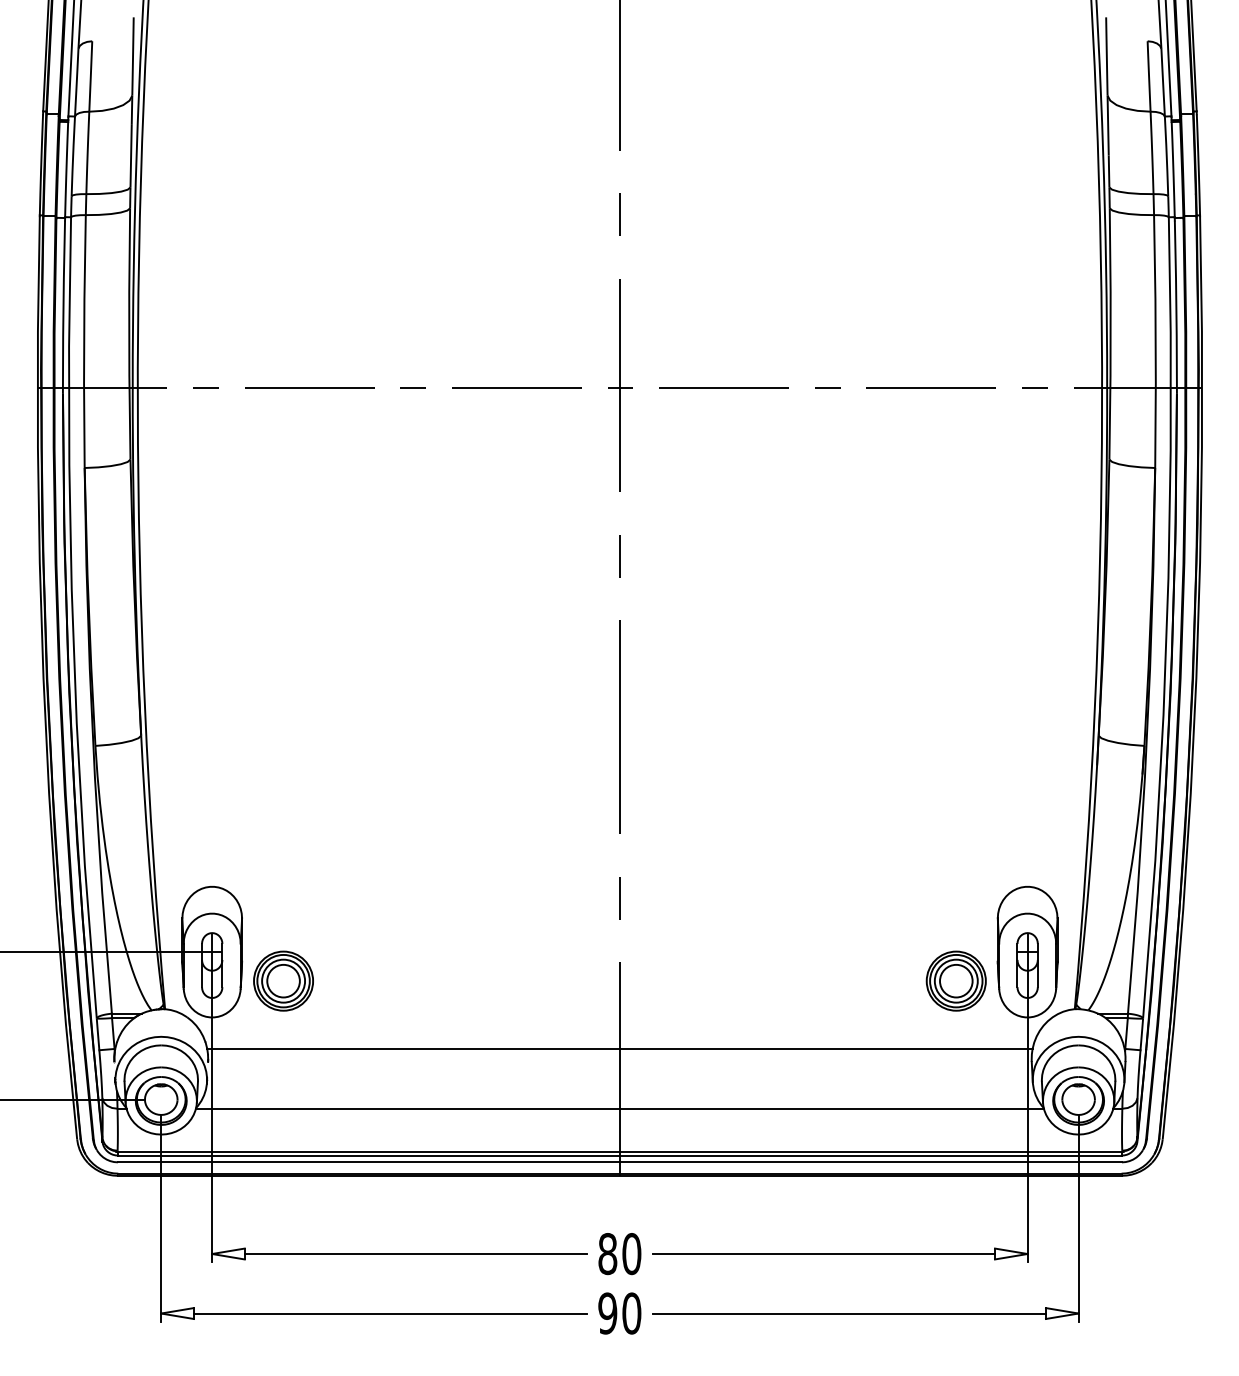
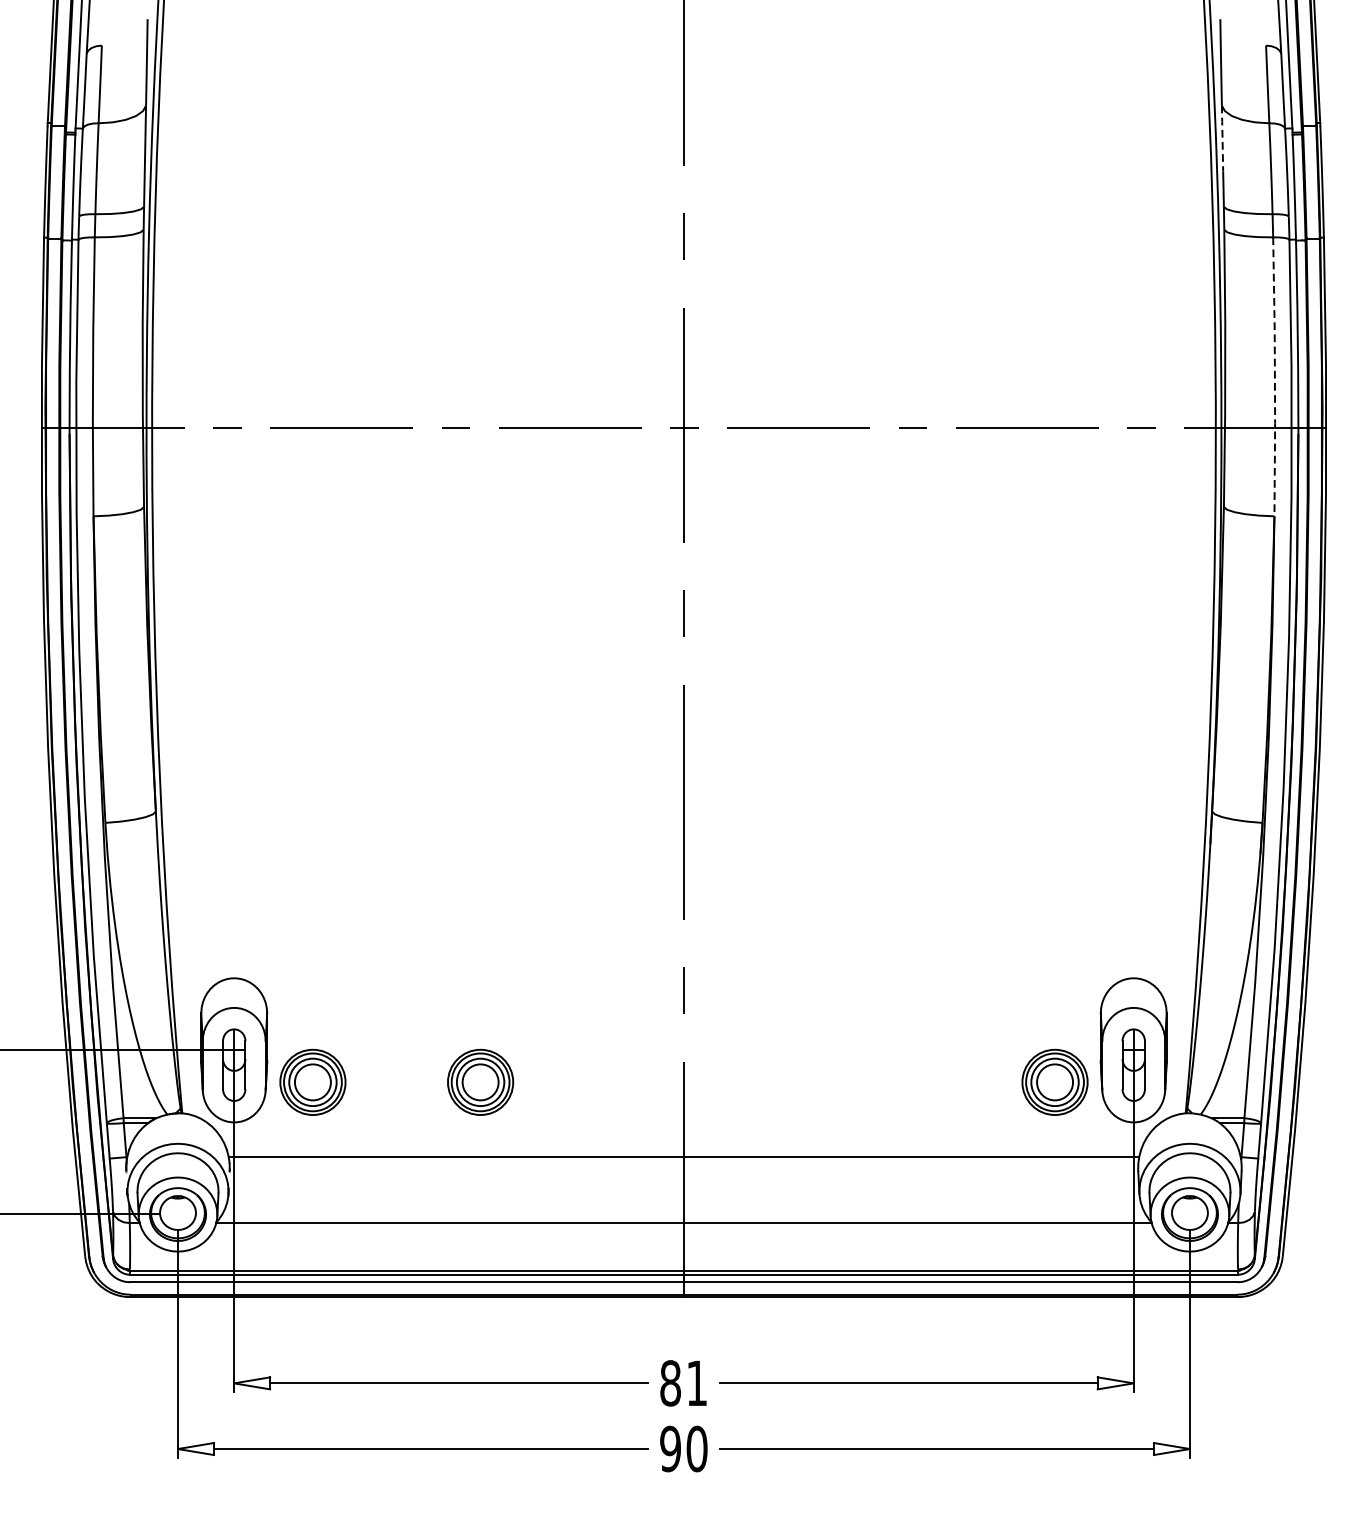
line: (1108, 124) -> (1222, 137), solid -> dashed
line: (1155, 342) -> (1274, 377), solid -> dashed
part: (435, 980) -> (480, 1081), added
text: (631, 1254) -> (696, 1383), 80 -> 81

